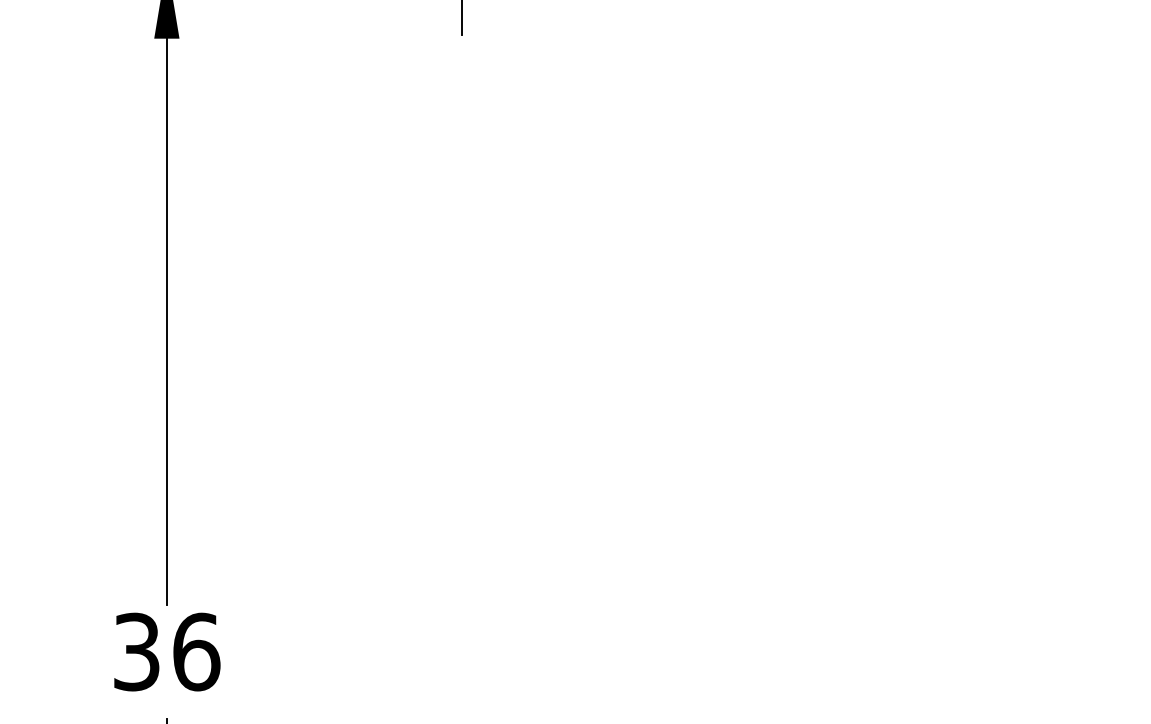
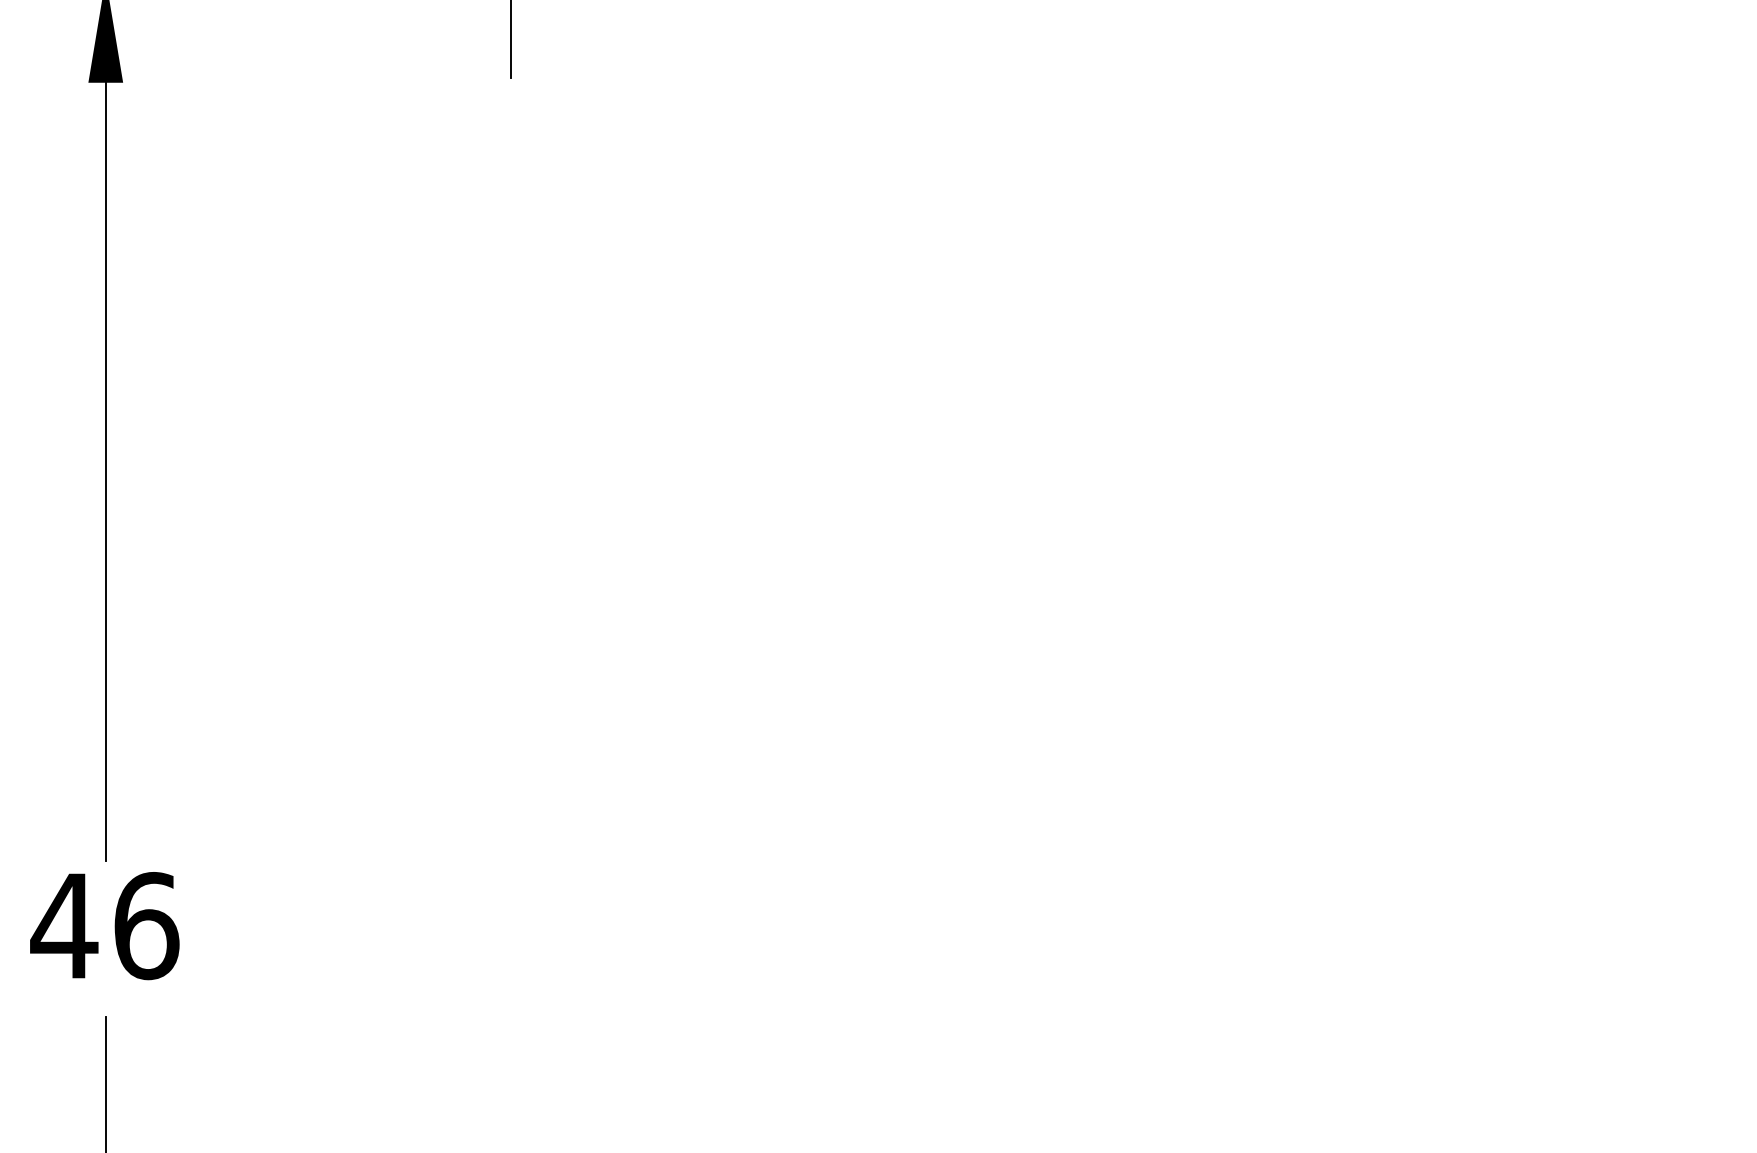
text: (136, 652) -> (64, 926), 36 -> 46

